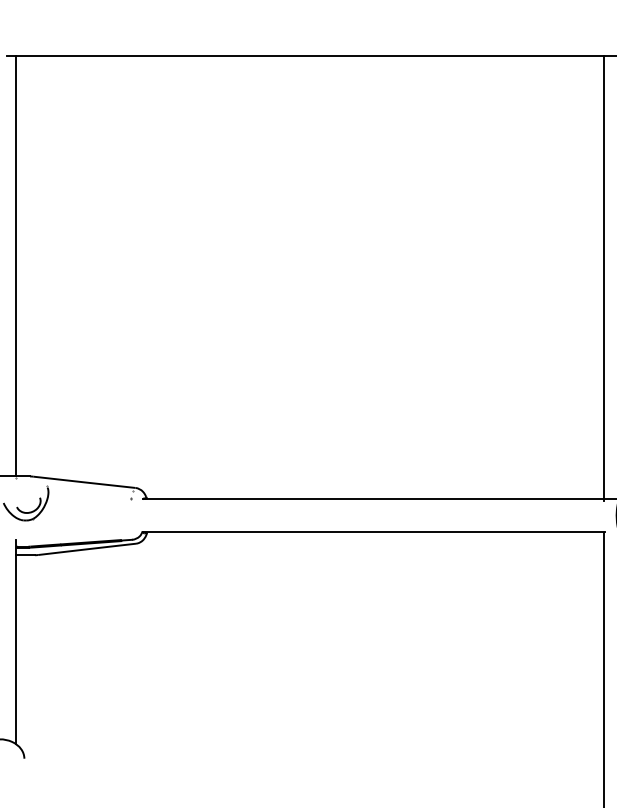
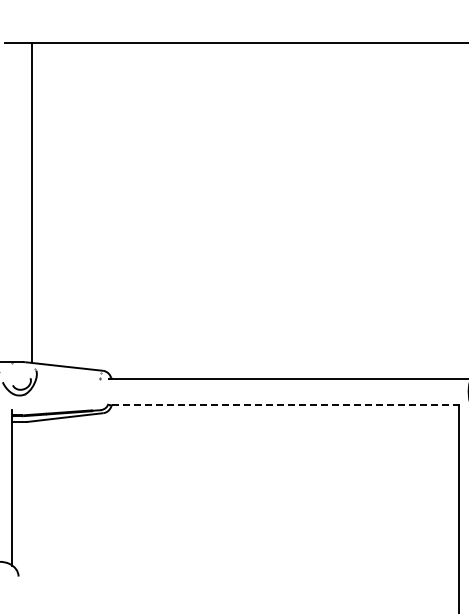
line: (16, 266) -> (32, 202), moved
line: (604, 278) -> (459, 211), removed
line: (372, 532) -> (283, 404), solid -> dashed

